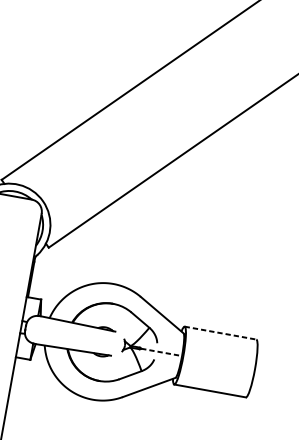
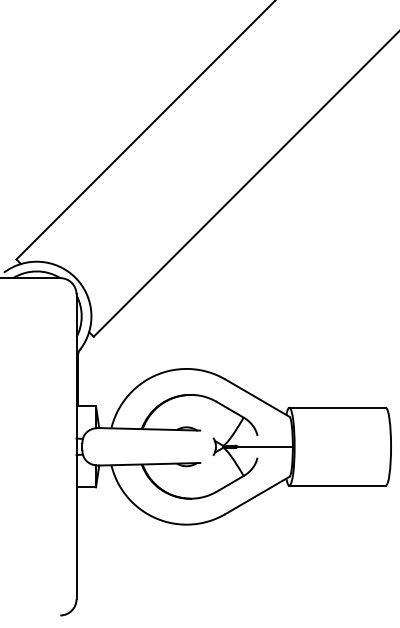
line: (221, 332) -> (338, 407), dashed -> solid
line: (161, 352) -> (265, 446), dashed -> solid

